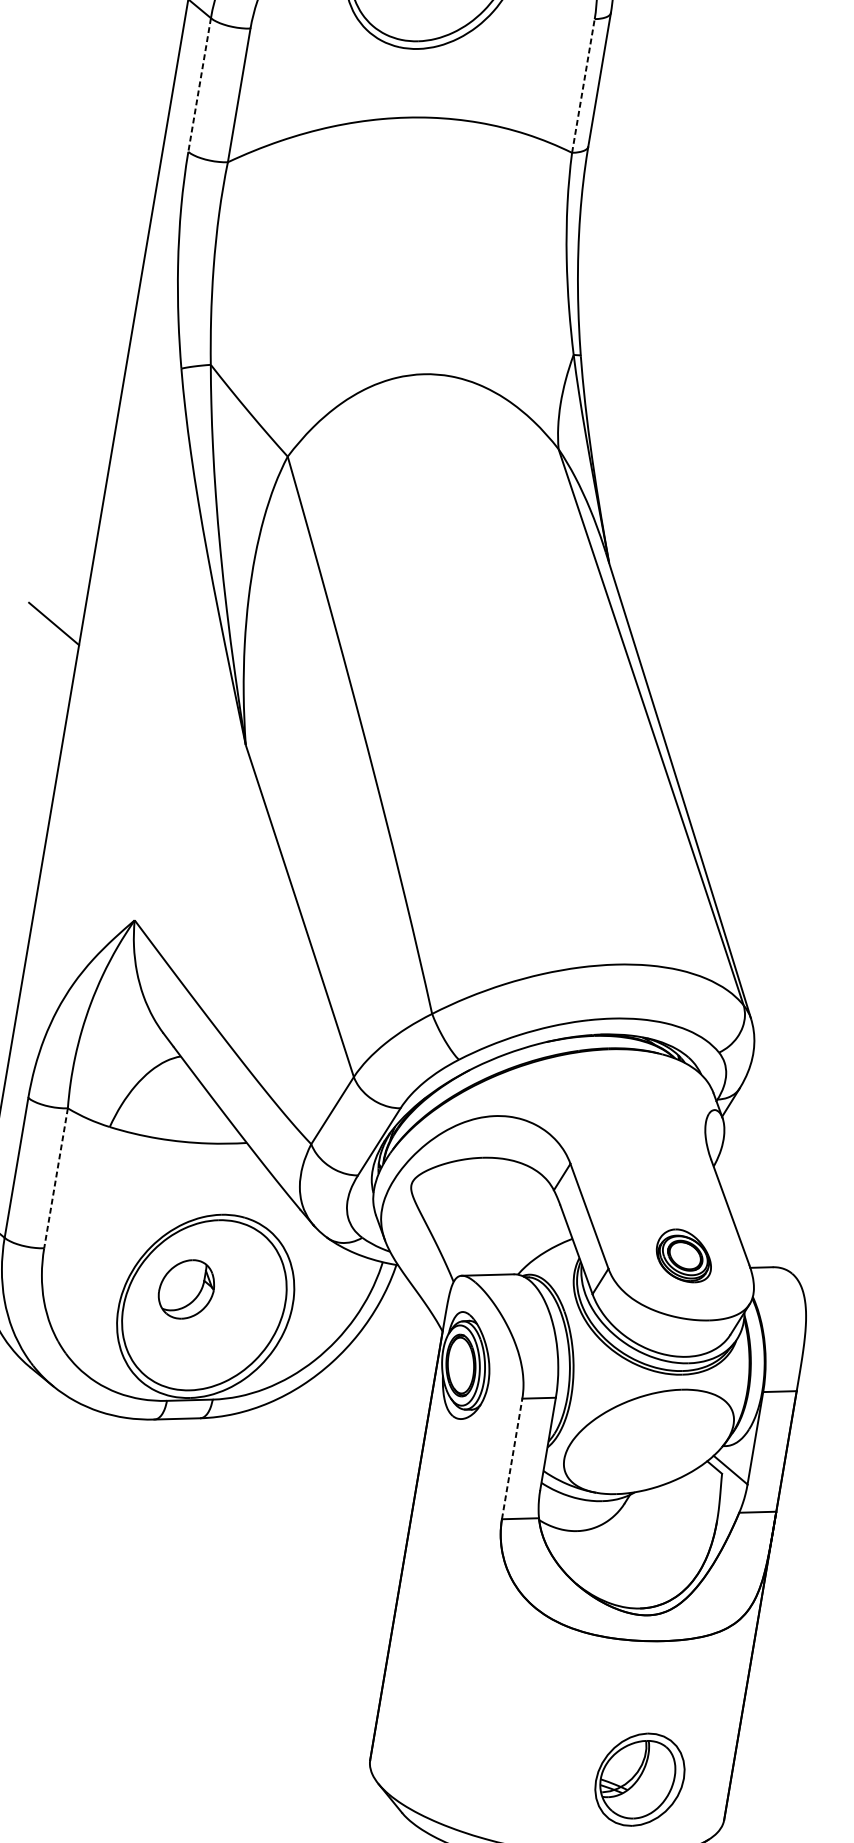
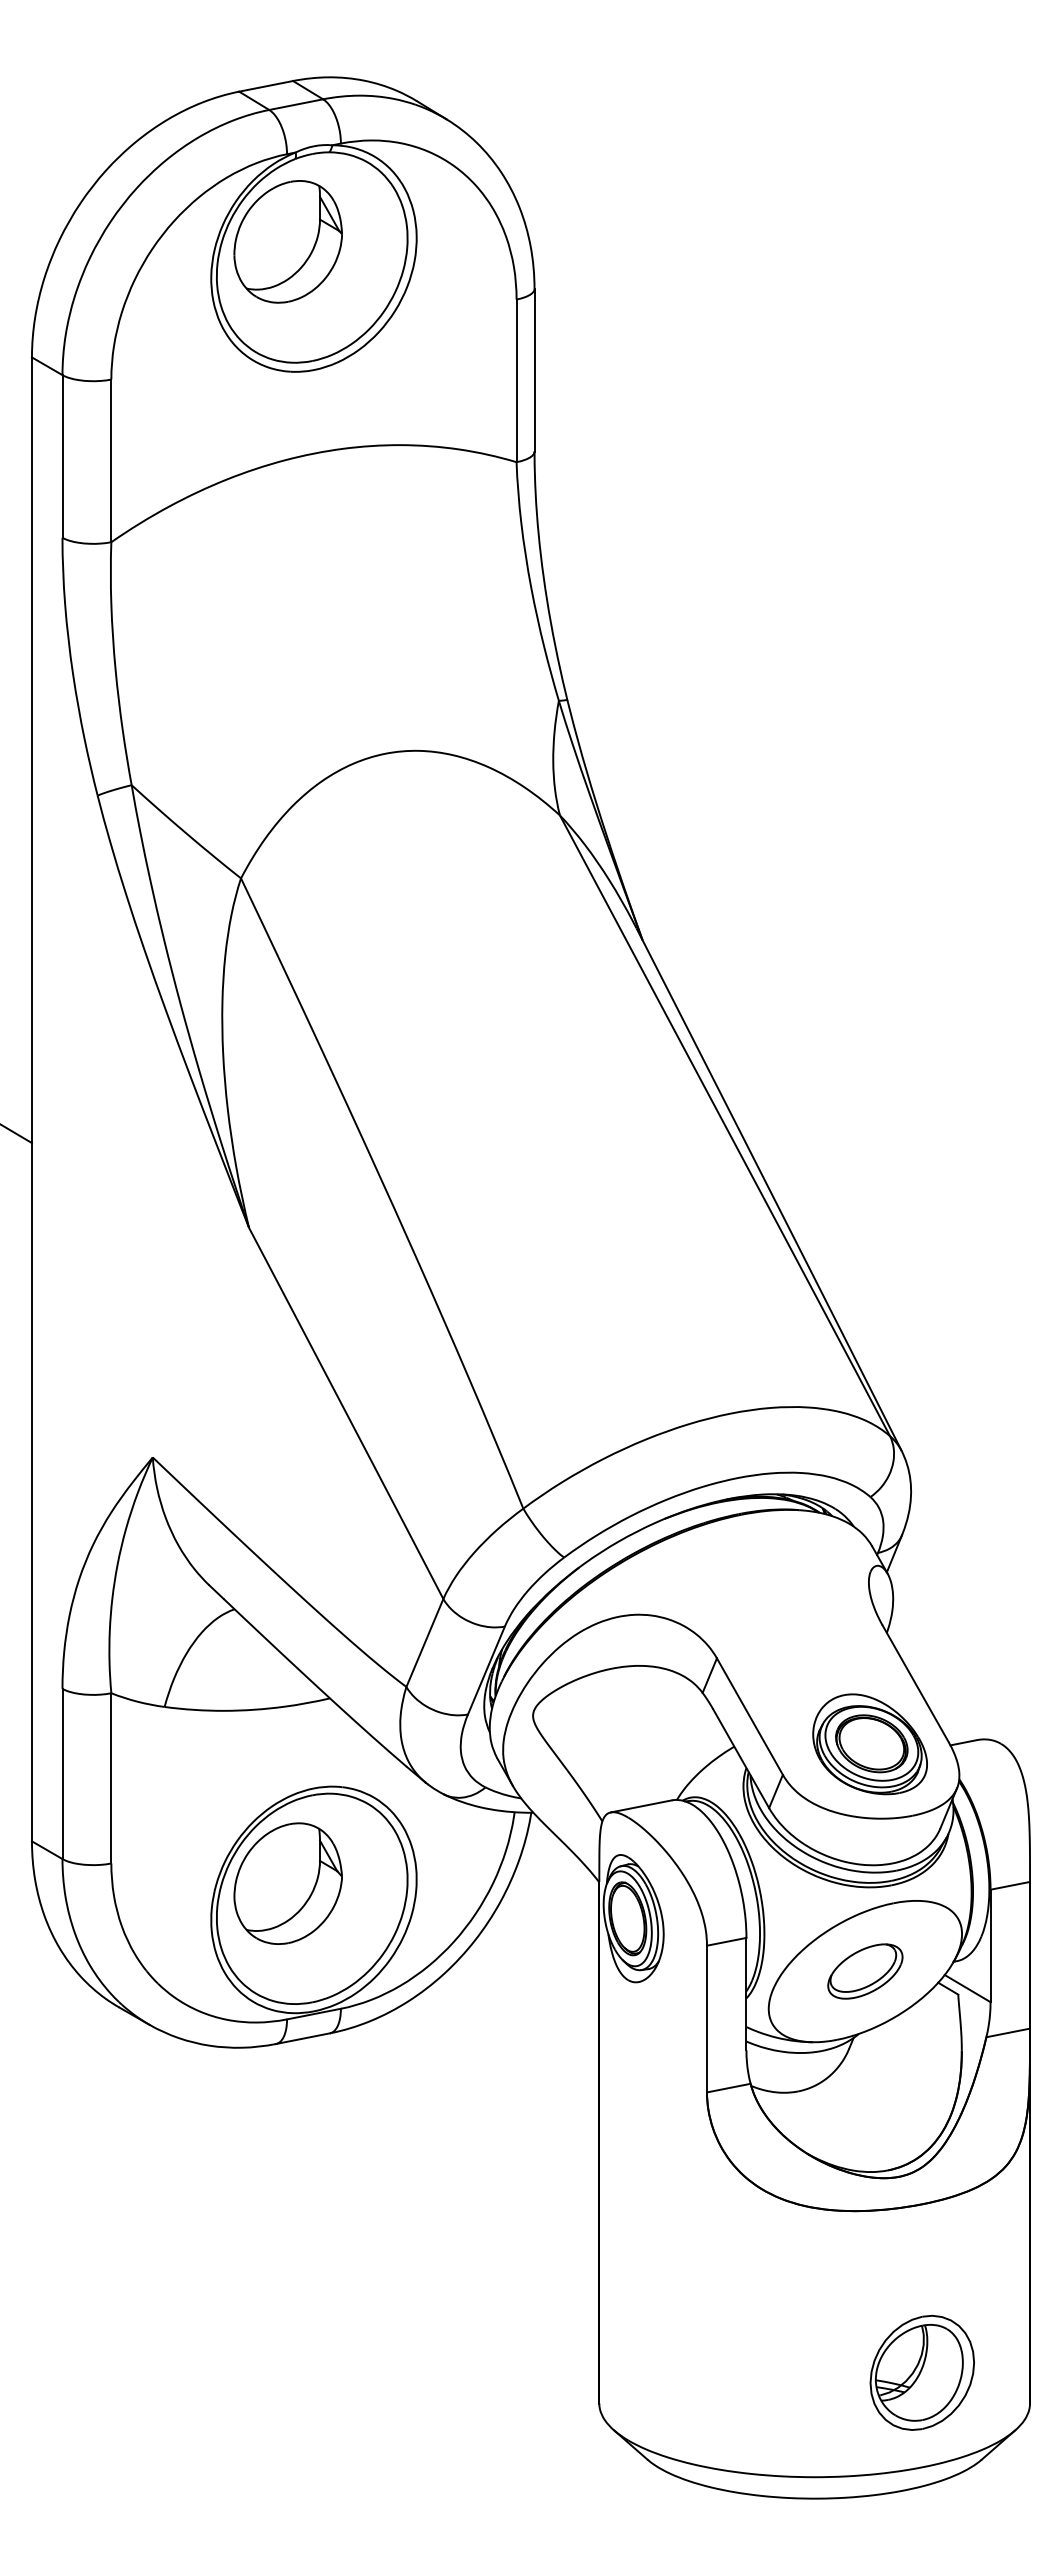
line: (199, 85) -> (62, 456), dashed -> solid
line: (583, 85) -> (516, 380), dashed -> solid
line: (56, 1178) -> (111, 1778), dashed -> solid
part: (683, 1255) -> (869, 1744), size x1.67
part: (186, 1289) -> (287, 1883), size x1.67
part: (649, 1441) -> (865, 1971), added
line: (511, 1458) -> (706, 2018), dashed -> solid

